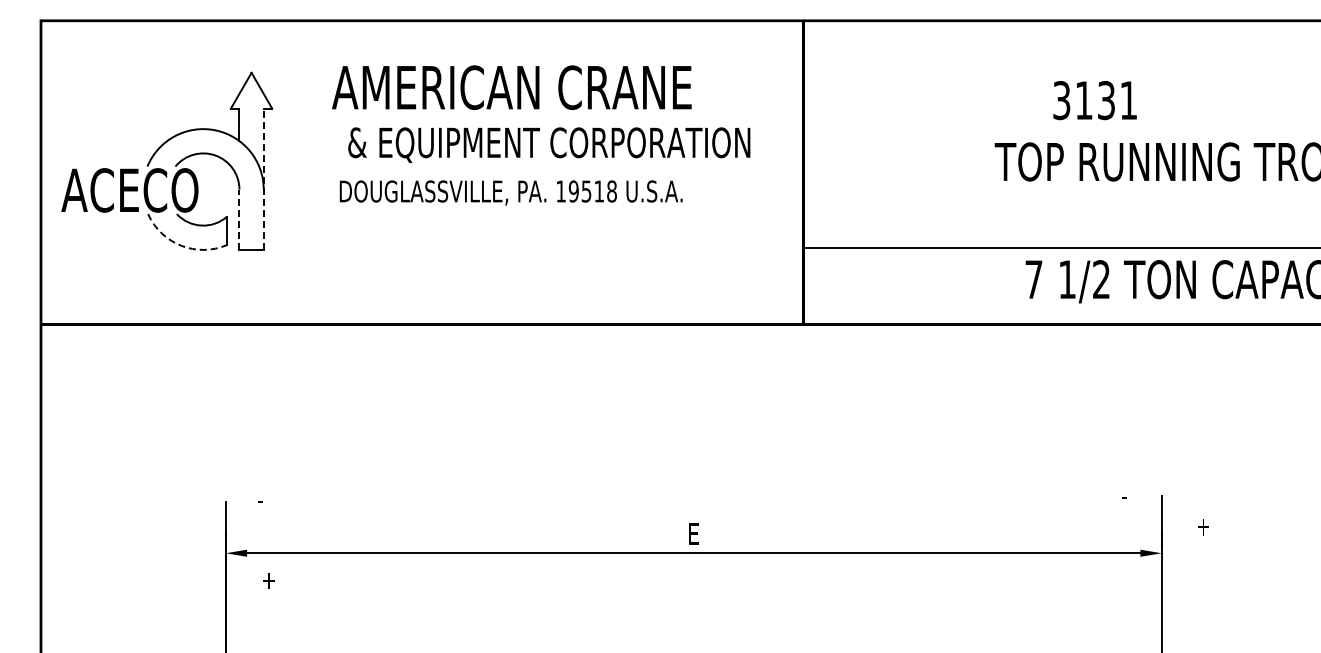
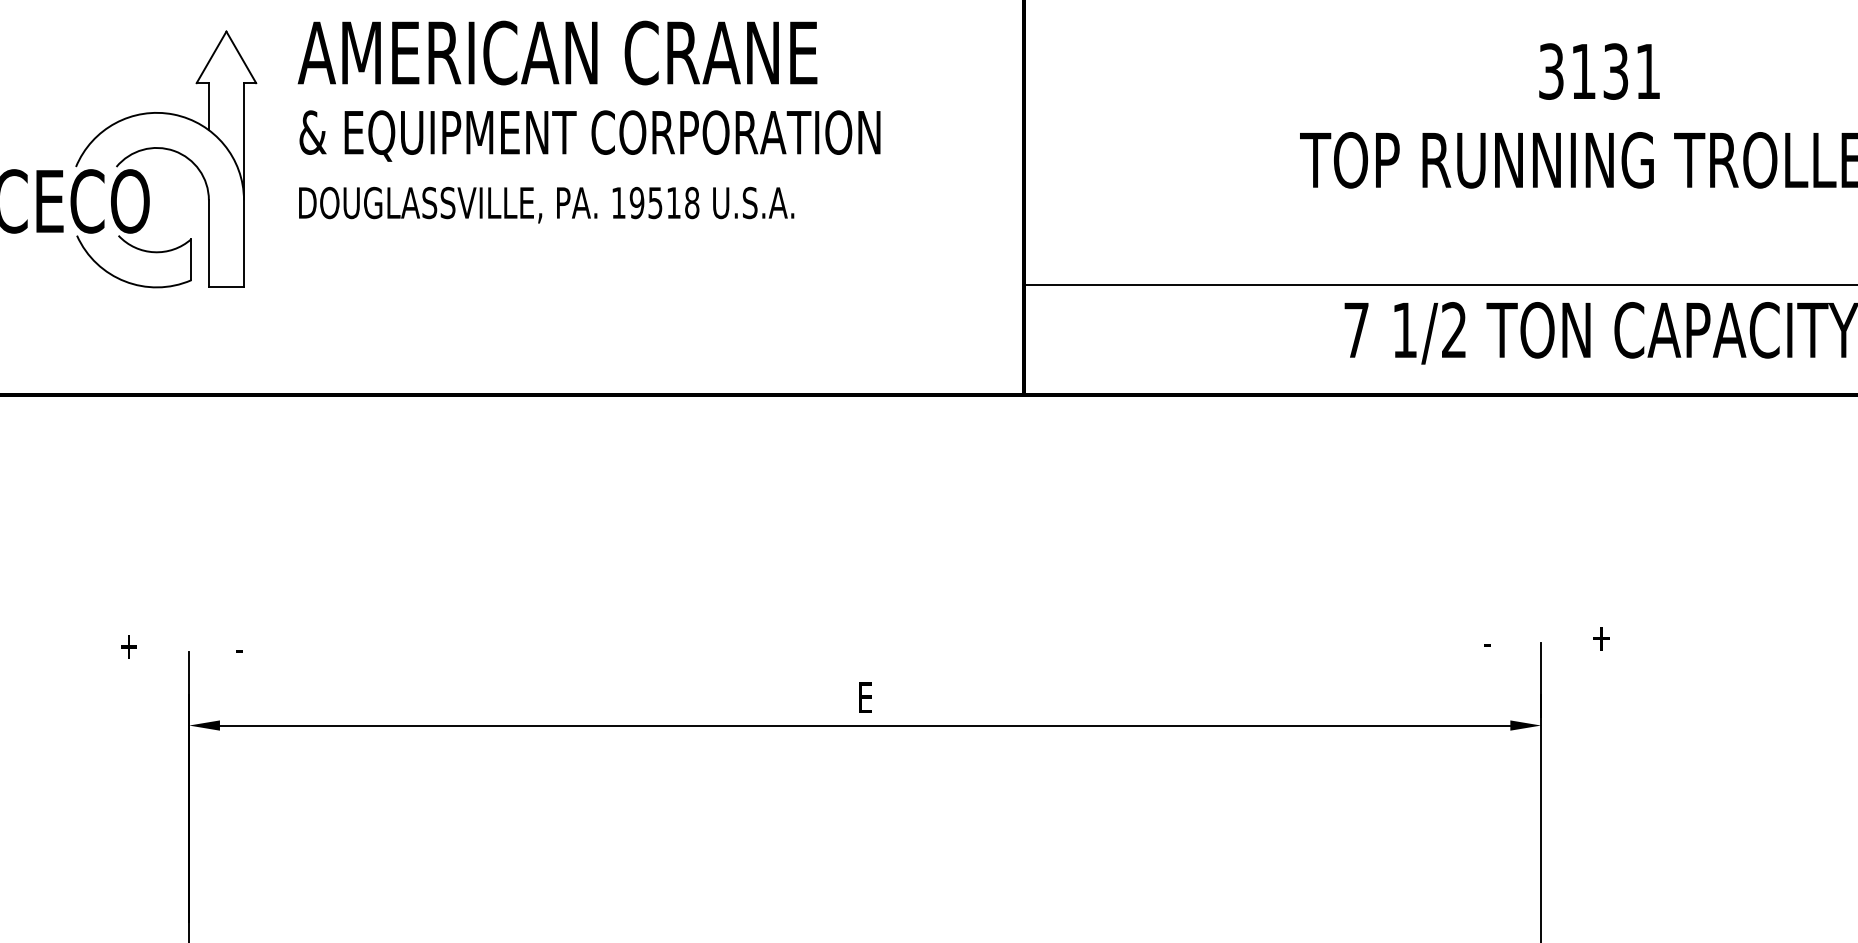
text: (511, 87) -> (557, 52), moved
text: (1094, 100) -> (1598, 71), moved
text: (549, 144) -> (590, 135), moved
line: (263, 179) -> (243, 185), dashed -> solid
text: (510, 192) -> (545, 204), moved
line: (239, 219) -> (208, 243), dashed -> solid
arc: (181, 245) -> (125, 280), dashed -> solid
text: (1203, 527) -> (1601, 639), moved
text: (268, 580) -> (128, 646), moved

